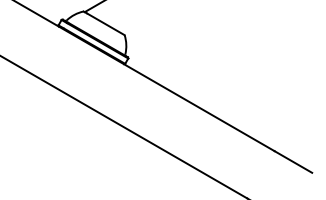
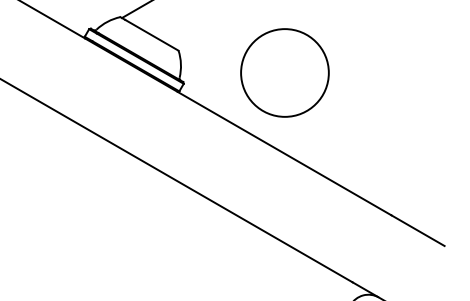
circle: (199, 50) -> (284, 72), added

